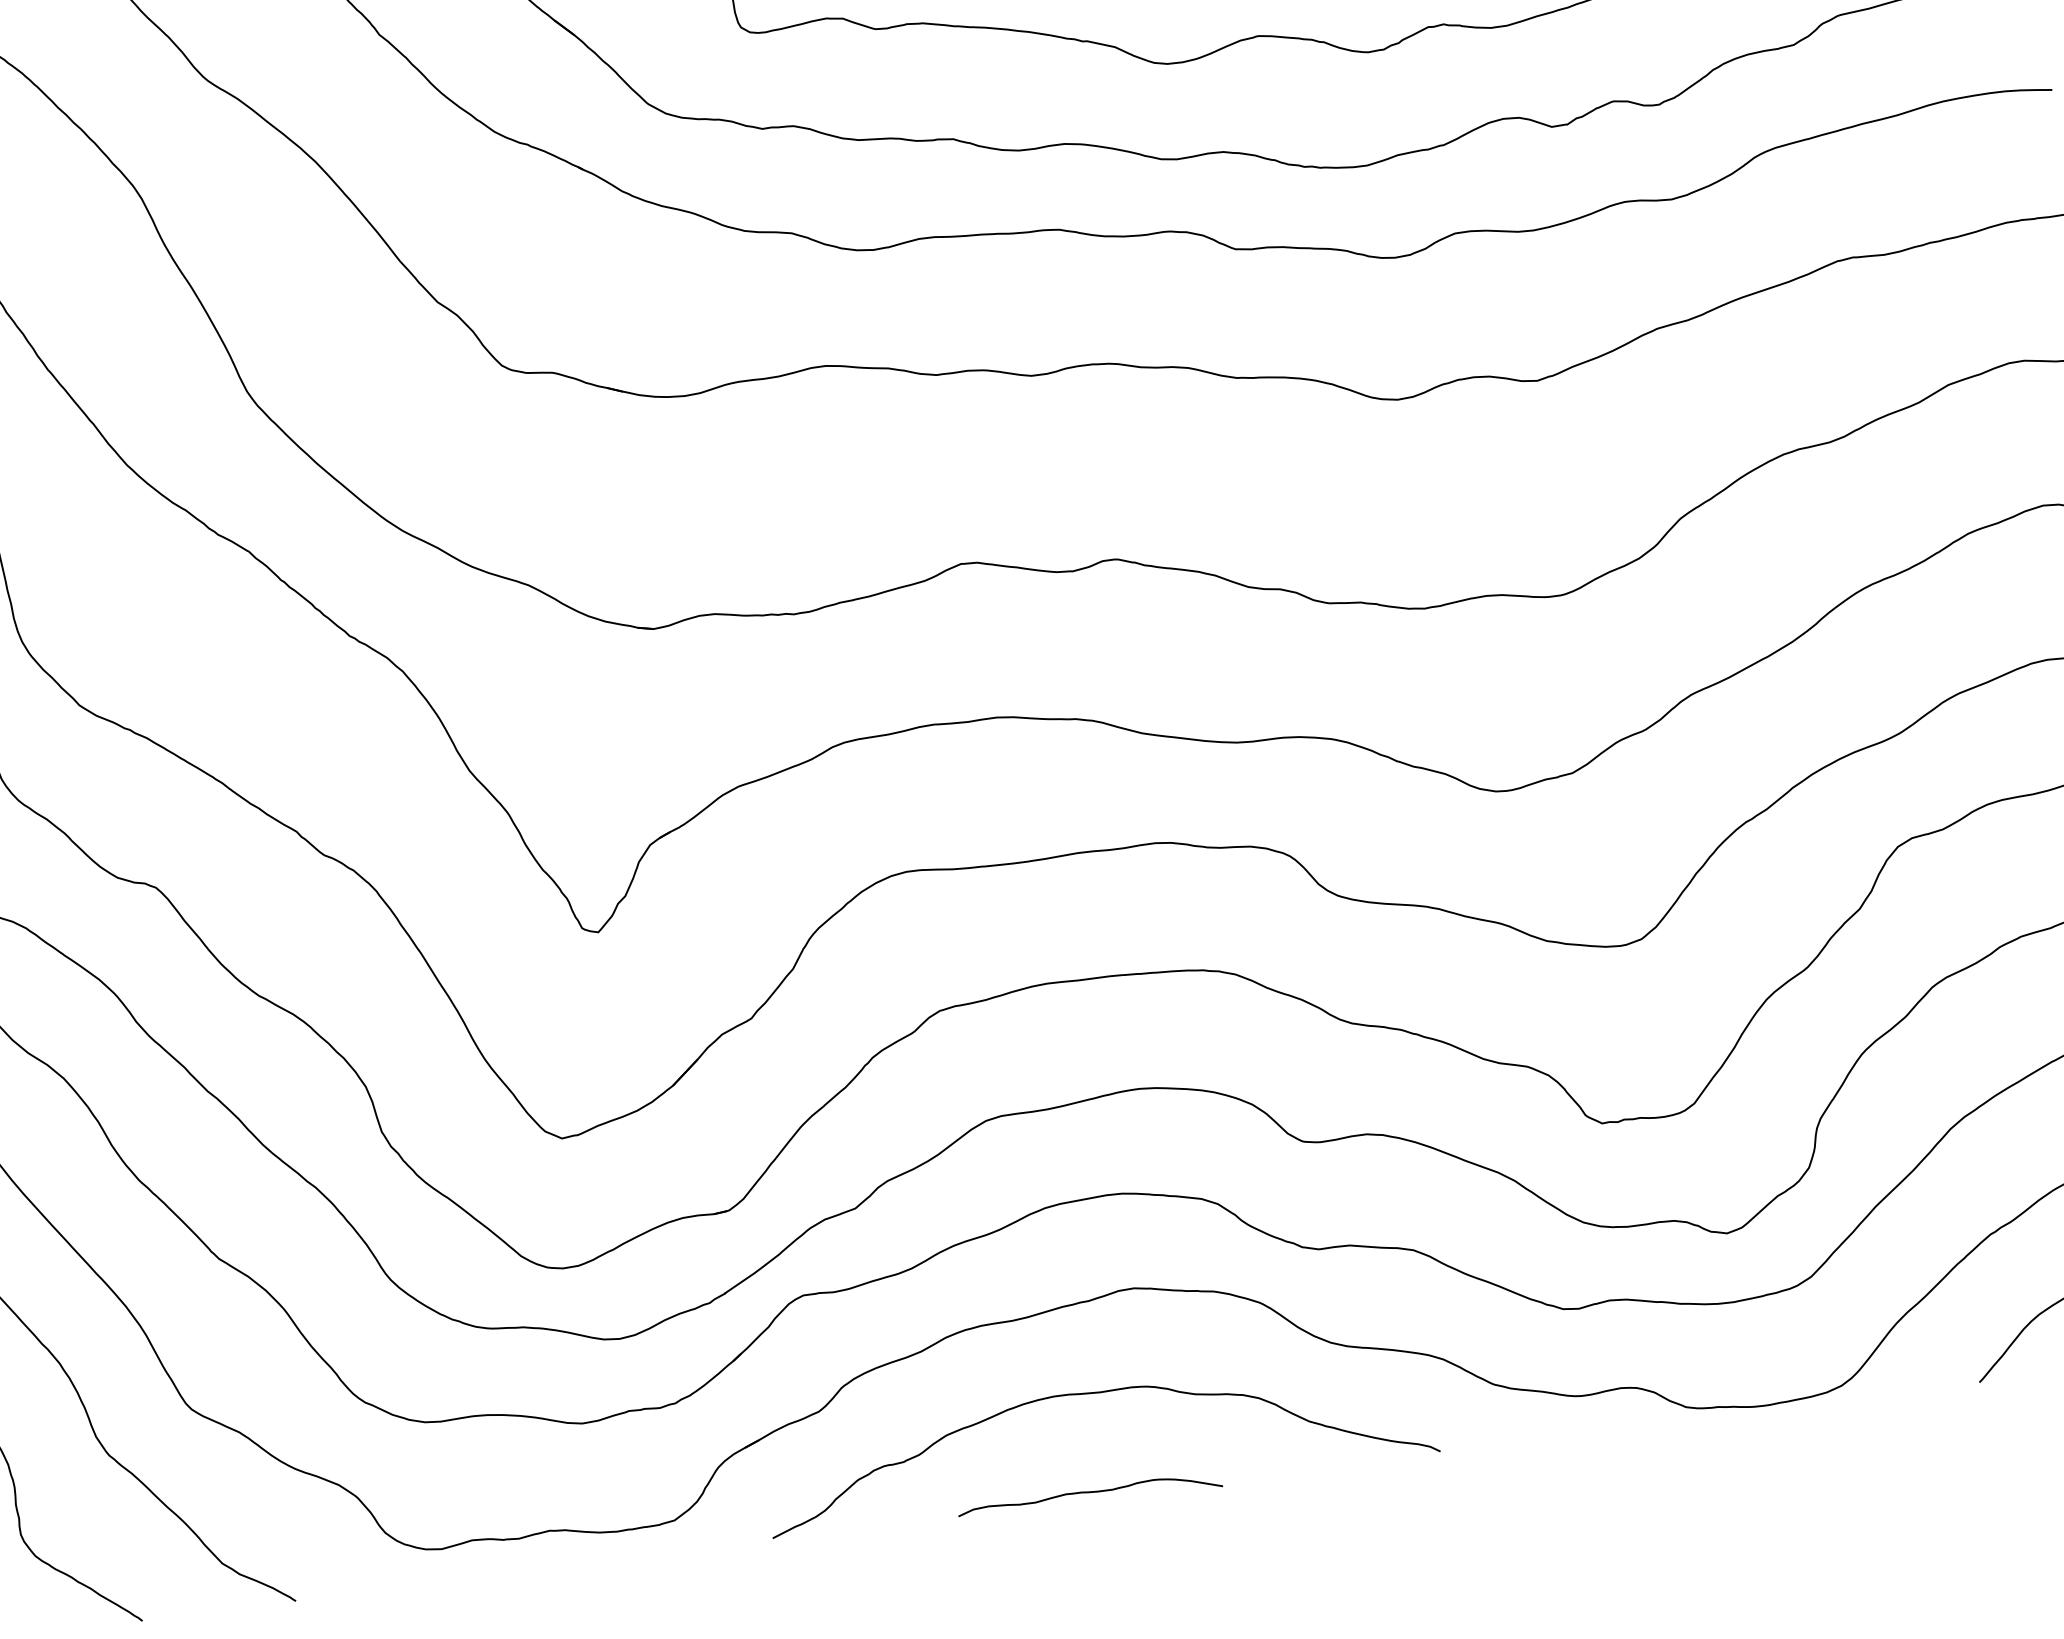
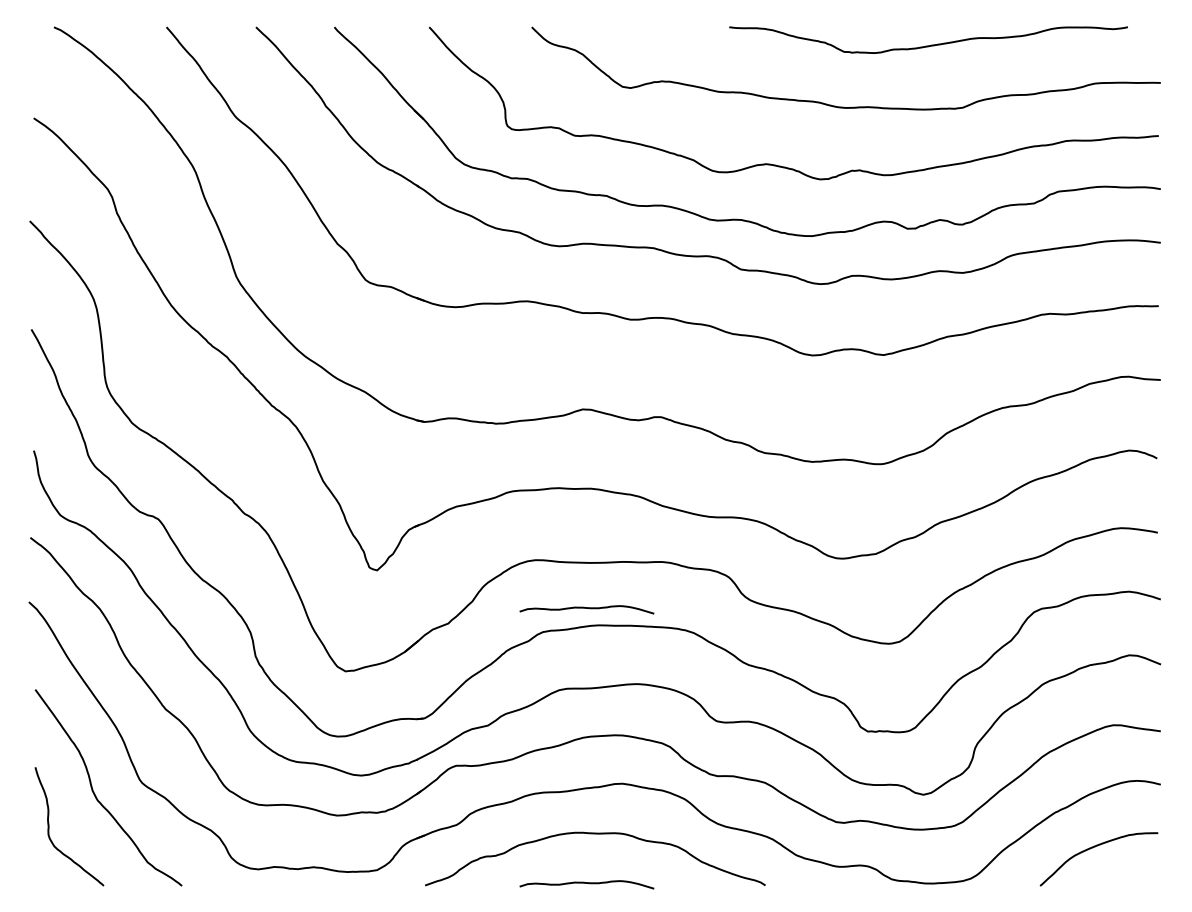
curve: (1018, 953) -> (586, 608), added

